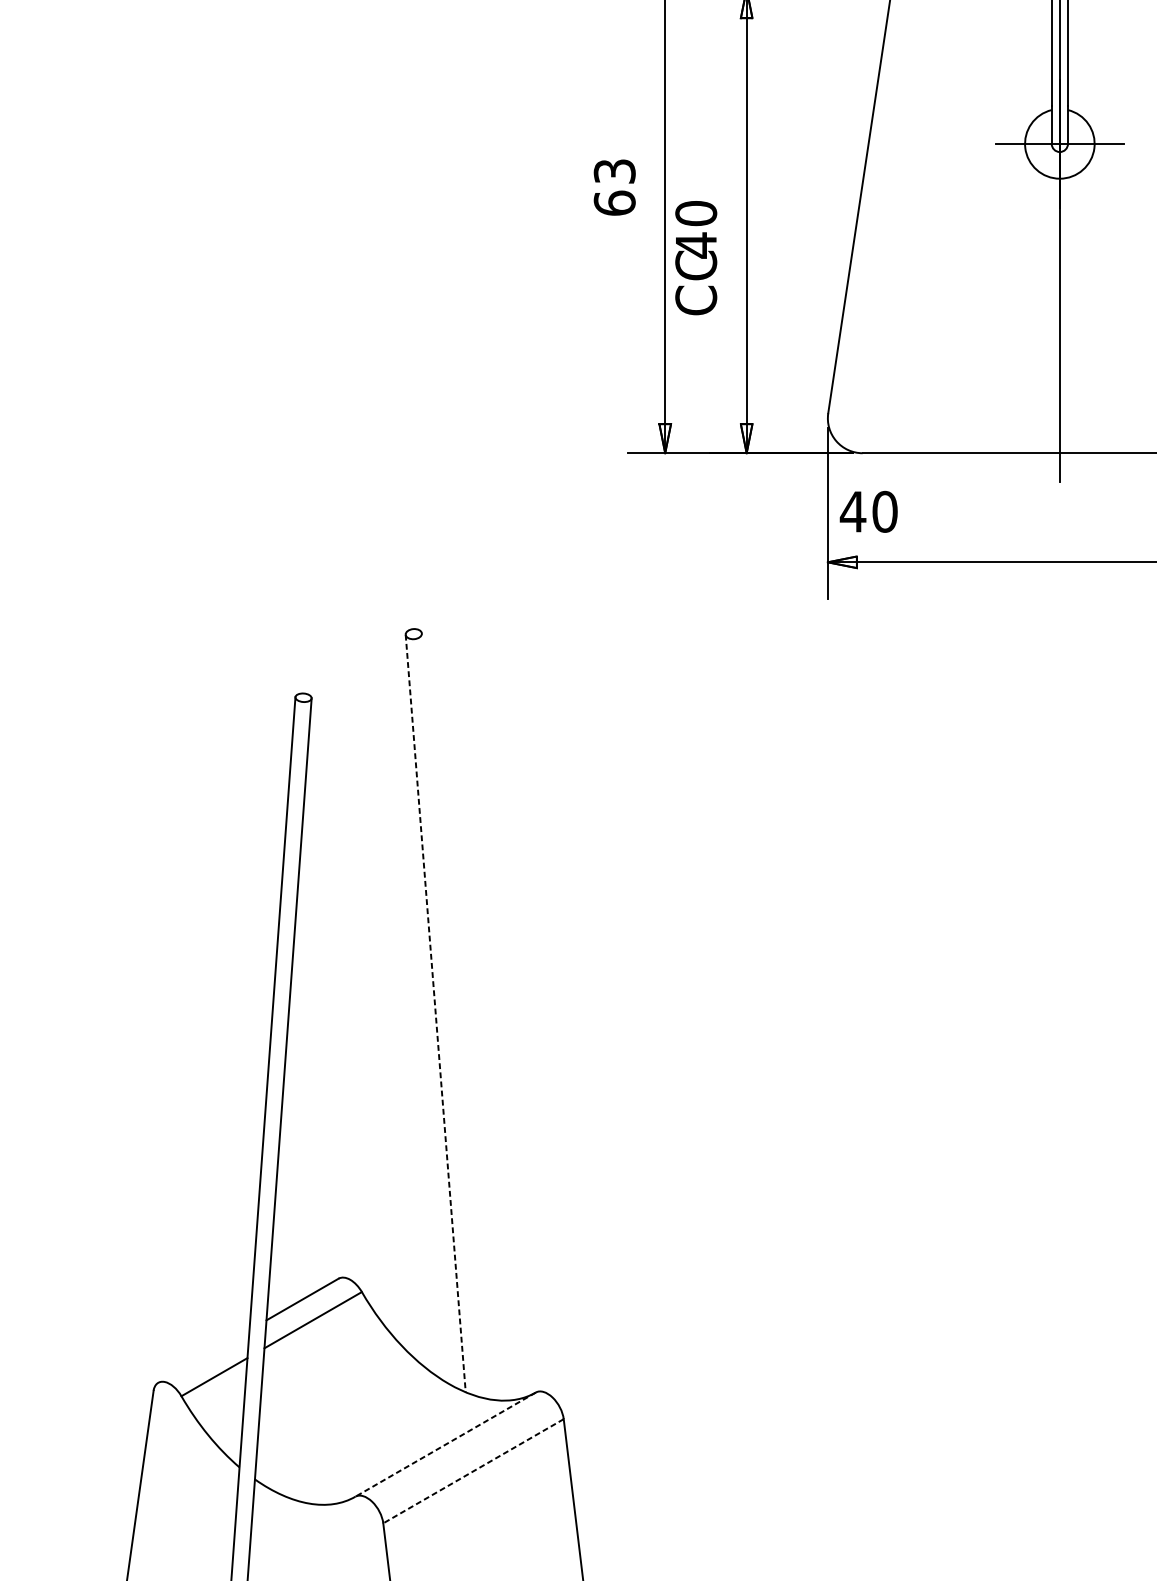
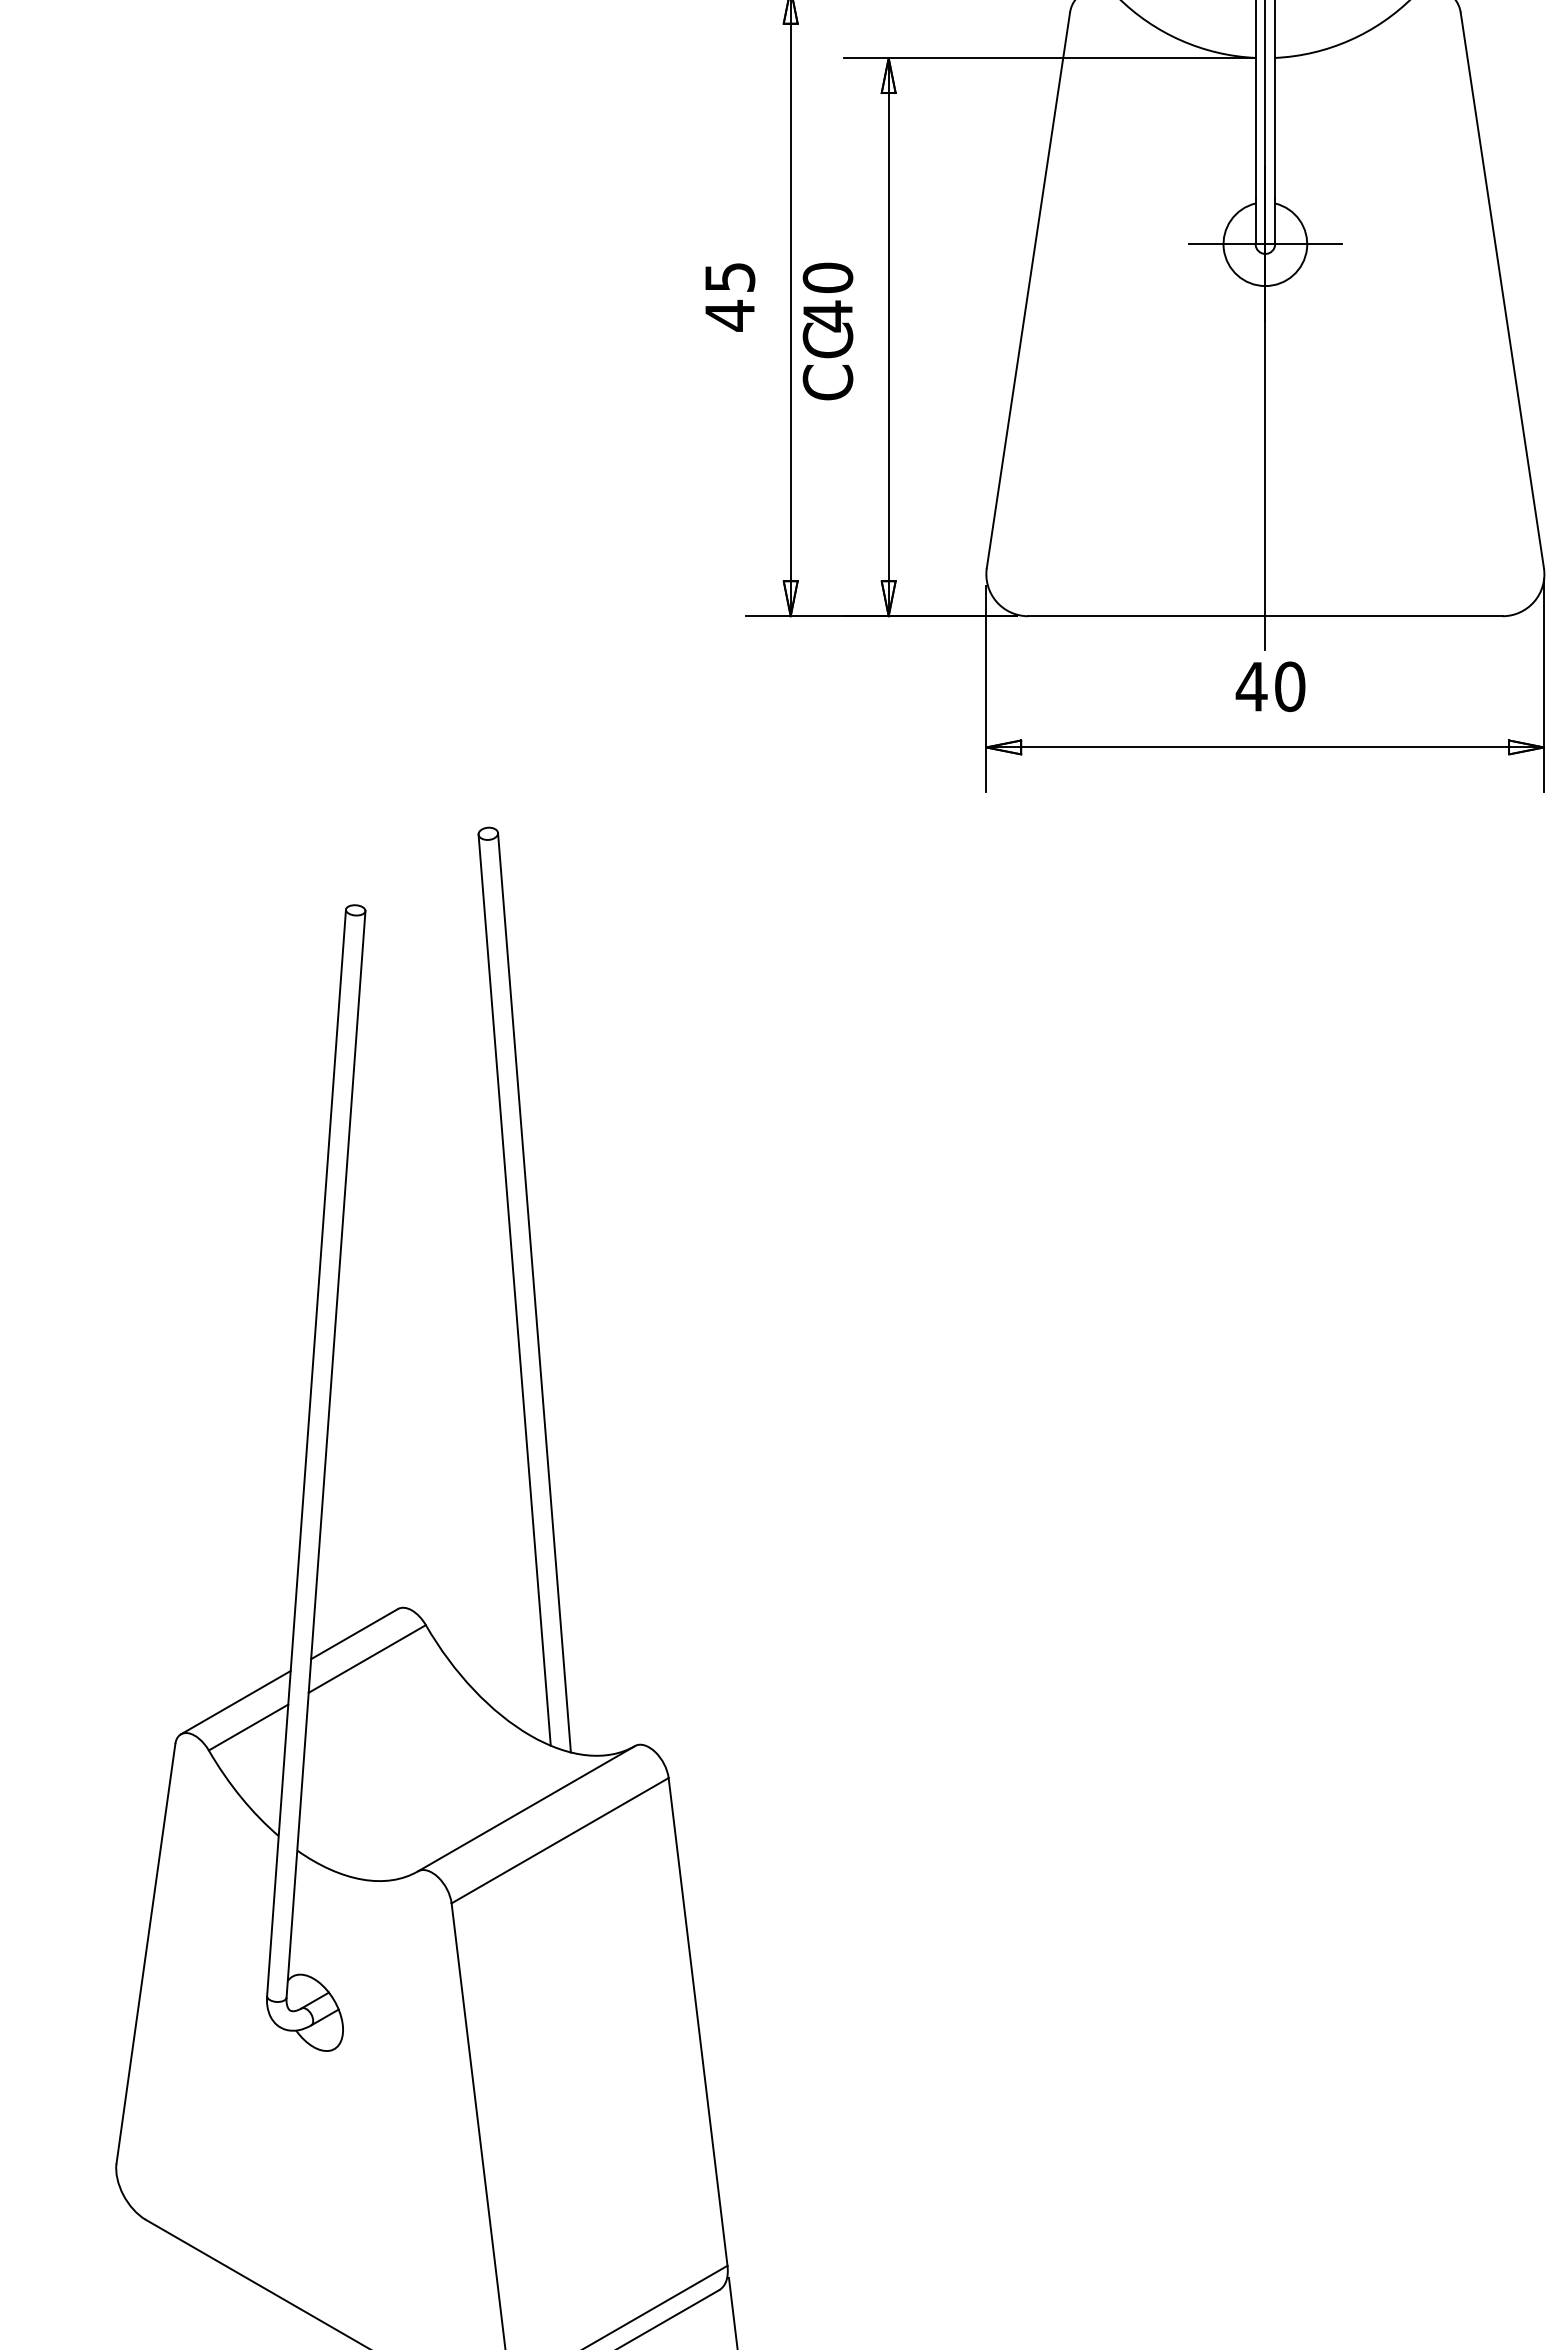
text: (614, 188) -> (729, 297), 63 -> 45
text: (695, 258) -> (827, 331), moved
text: (868, 511) -> (1270, 686), moved
line: (435, 1013) -> (514, 1290), dashed -> solid
line: (452, 1015) -> (534, 1292), added
line: (203, 1356) -> (235, 1702), added
line: (445, 1444) -> (526, 1808), dashed -> solid
line: (472, 1471) -> (559, 1840), dashed -> solid

